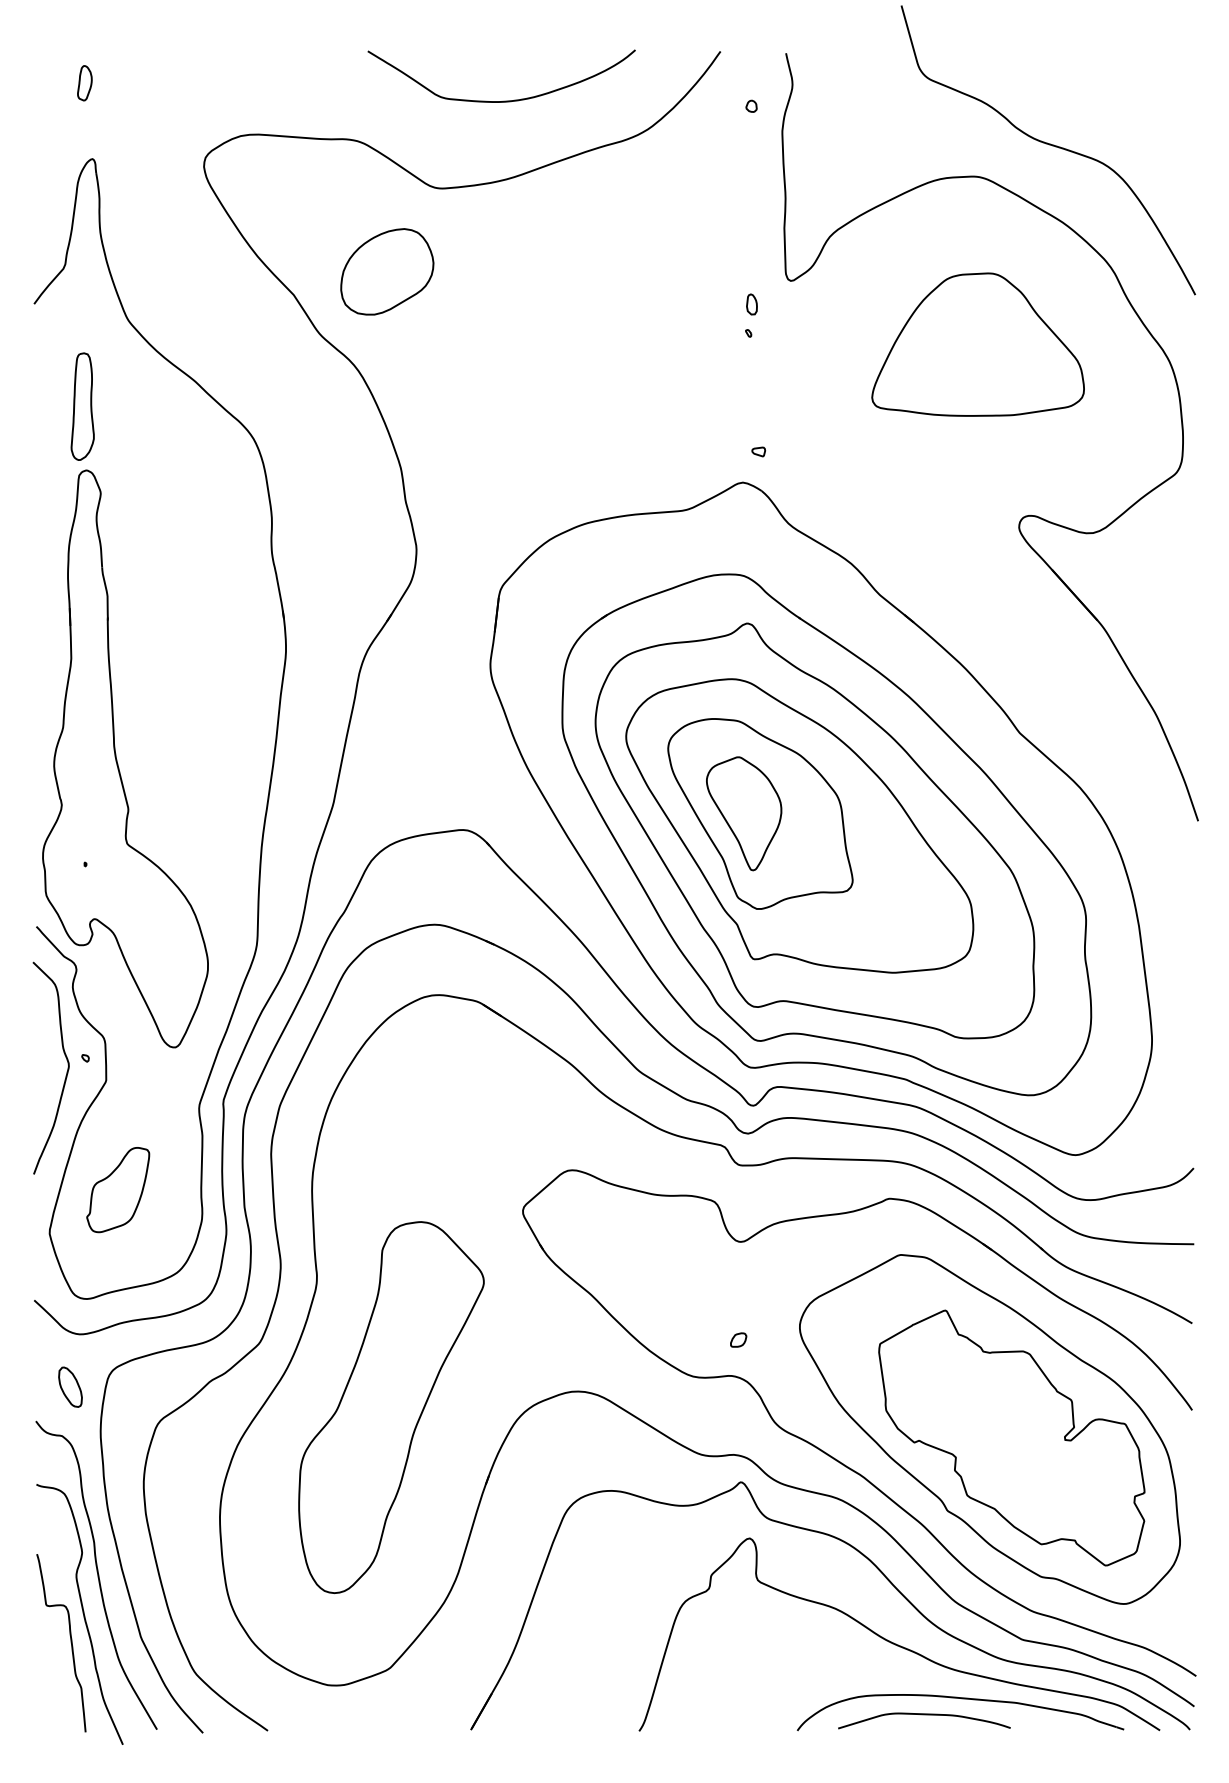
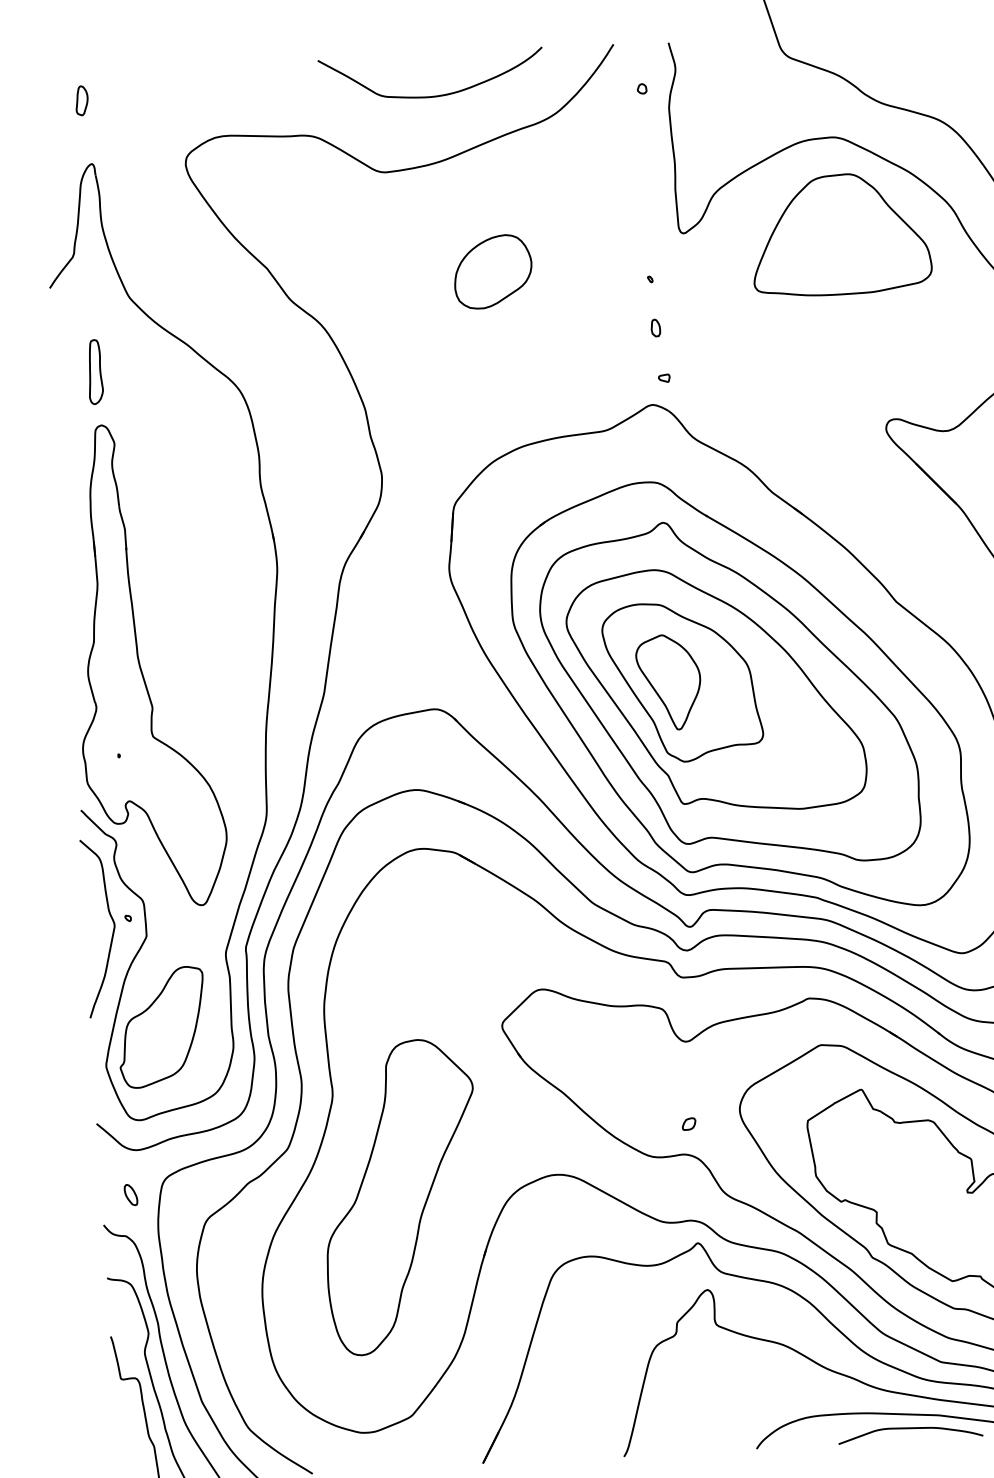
part: (387, 271) -> (493, 271), moved
part: (751, 304) -> (655, 328), moved
part: (977, 344) -> (840, 234), moved
part: (82, 406) -> (95, 371), size x0.71
part: (117, 1189) -> (161, 1026), size x1.67
part: (70, 1387) -> (131, 1195), size x0.62
curve: (924, 1715) -> (910, 1429), moved

